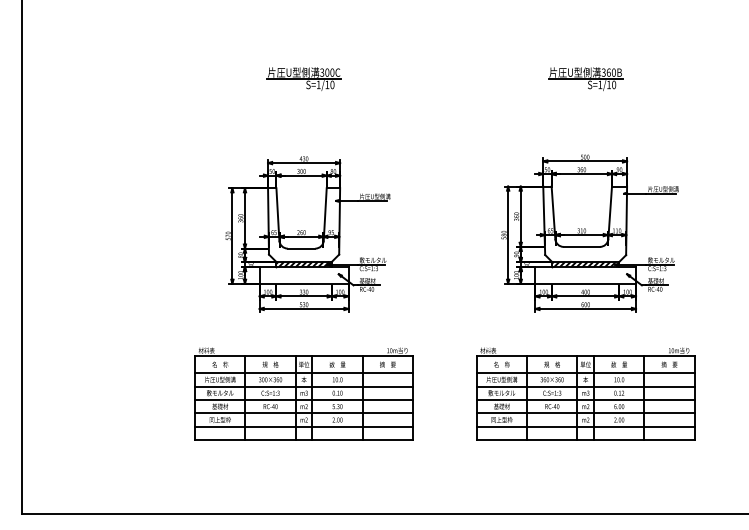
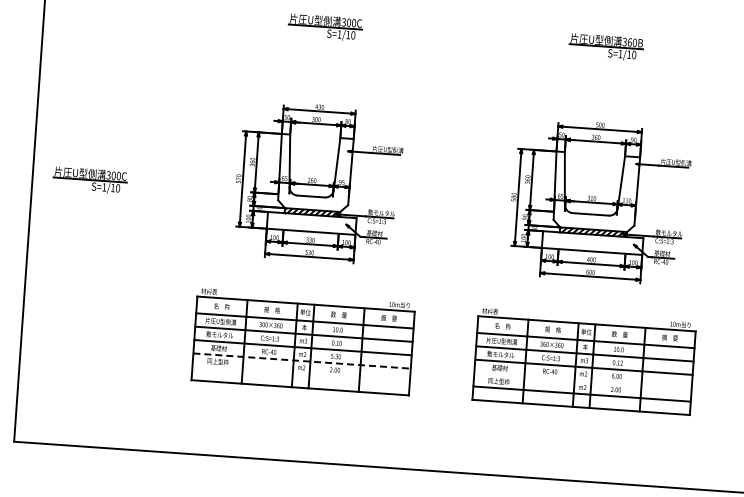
part: (79, 247) -> (89, 179), added
line: (304, 413) -> (302, 361), solid -> dashed
line: (585, 413) -> (582, 380), removed
line: (304, 426) -> (301, 374), removed

